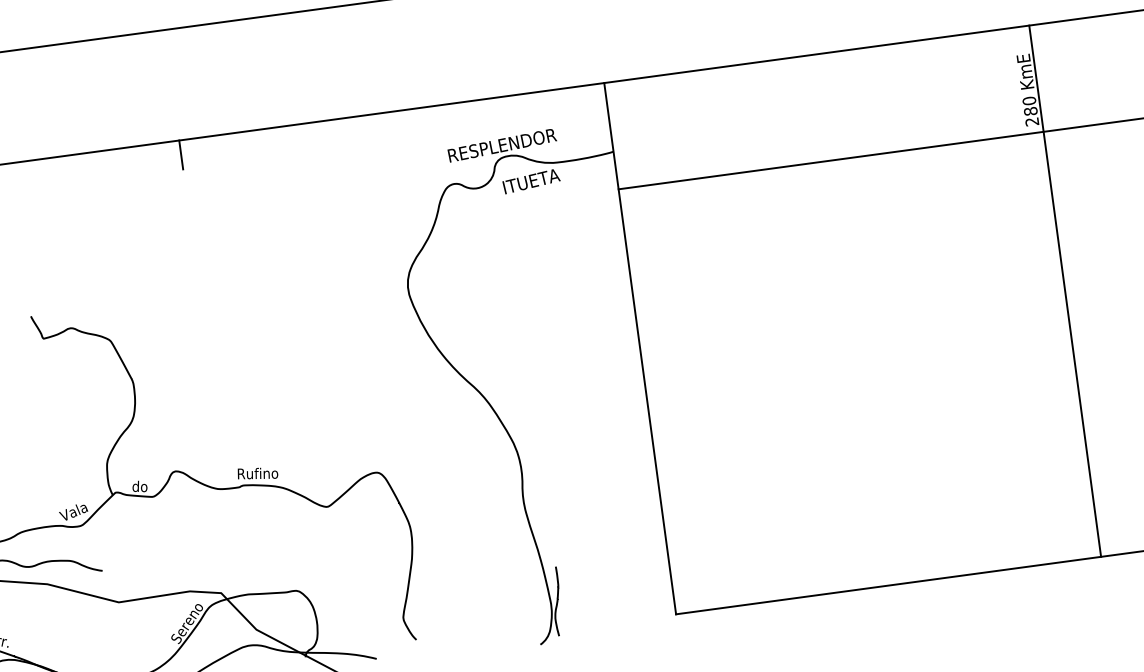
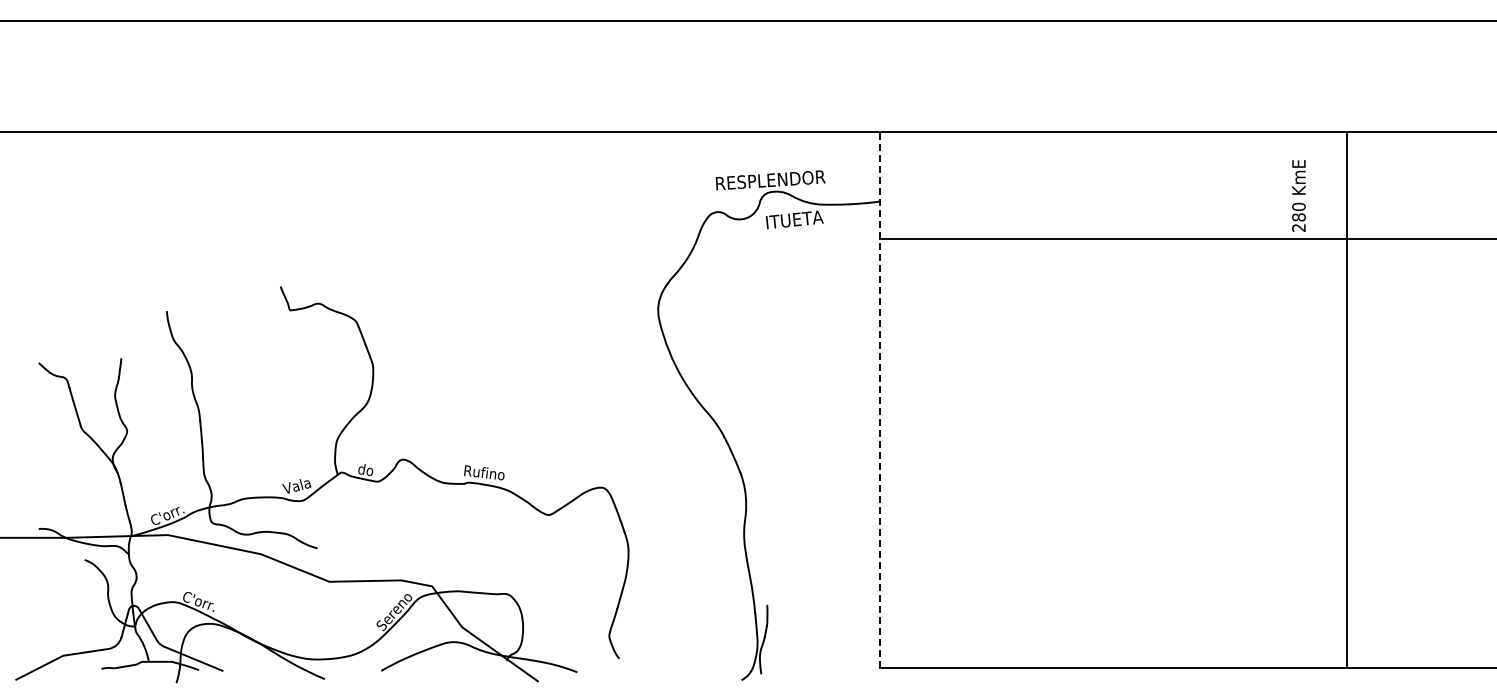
line: (181, 154) -> (451, 146), removed
line: (1064, 291) -> (1346, 400), moved
line: (640, 347) -> (880, 399), solid -> dashed

